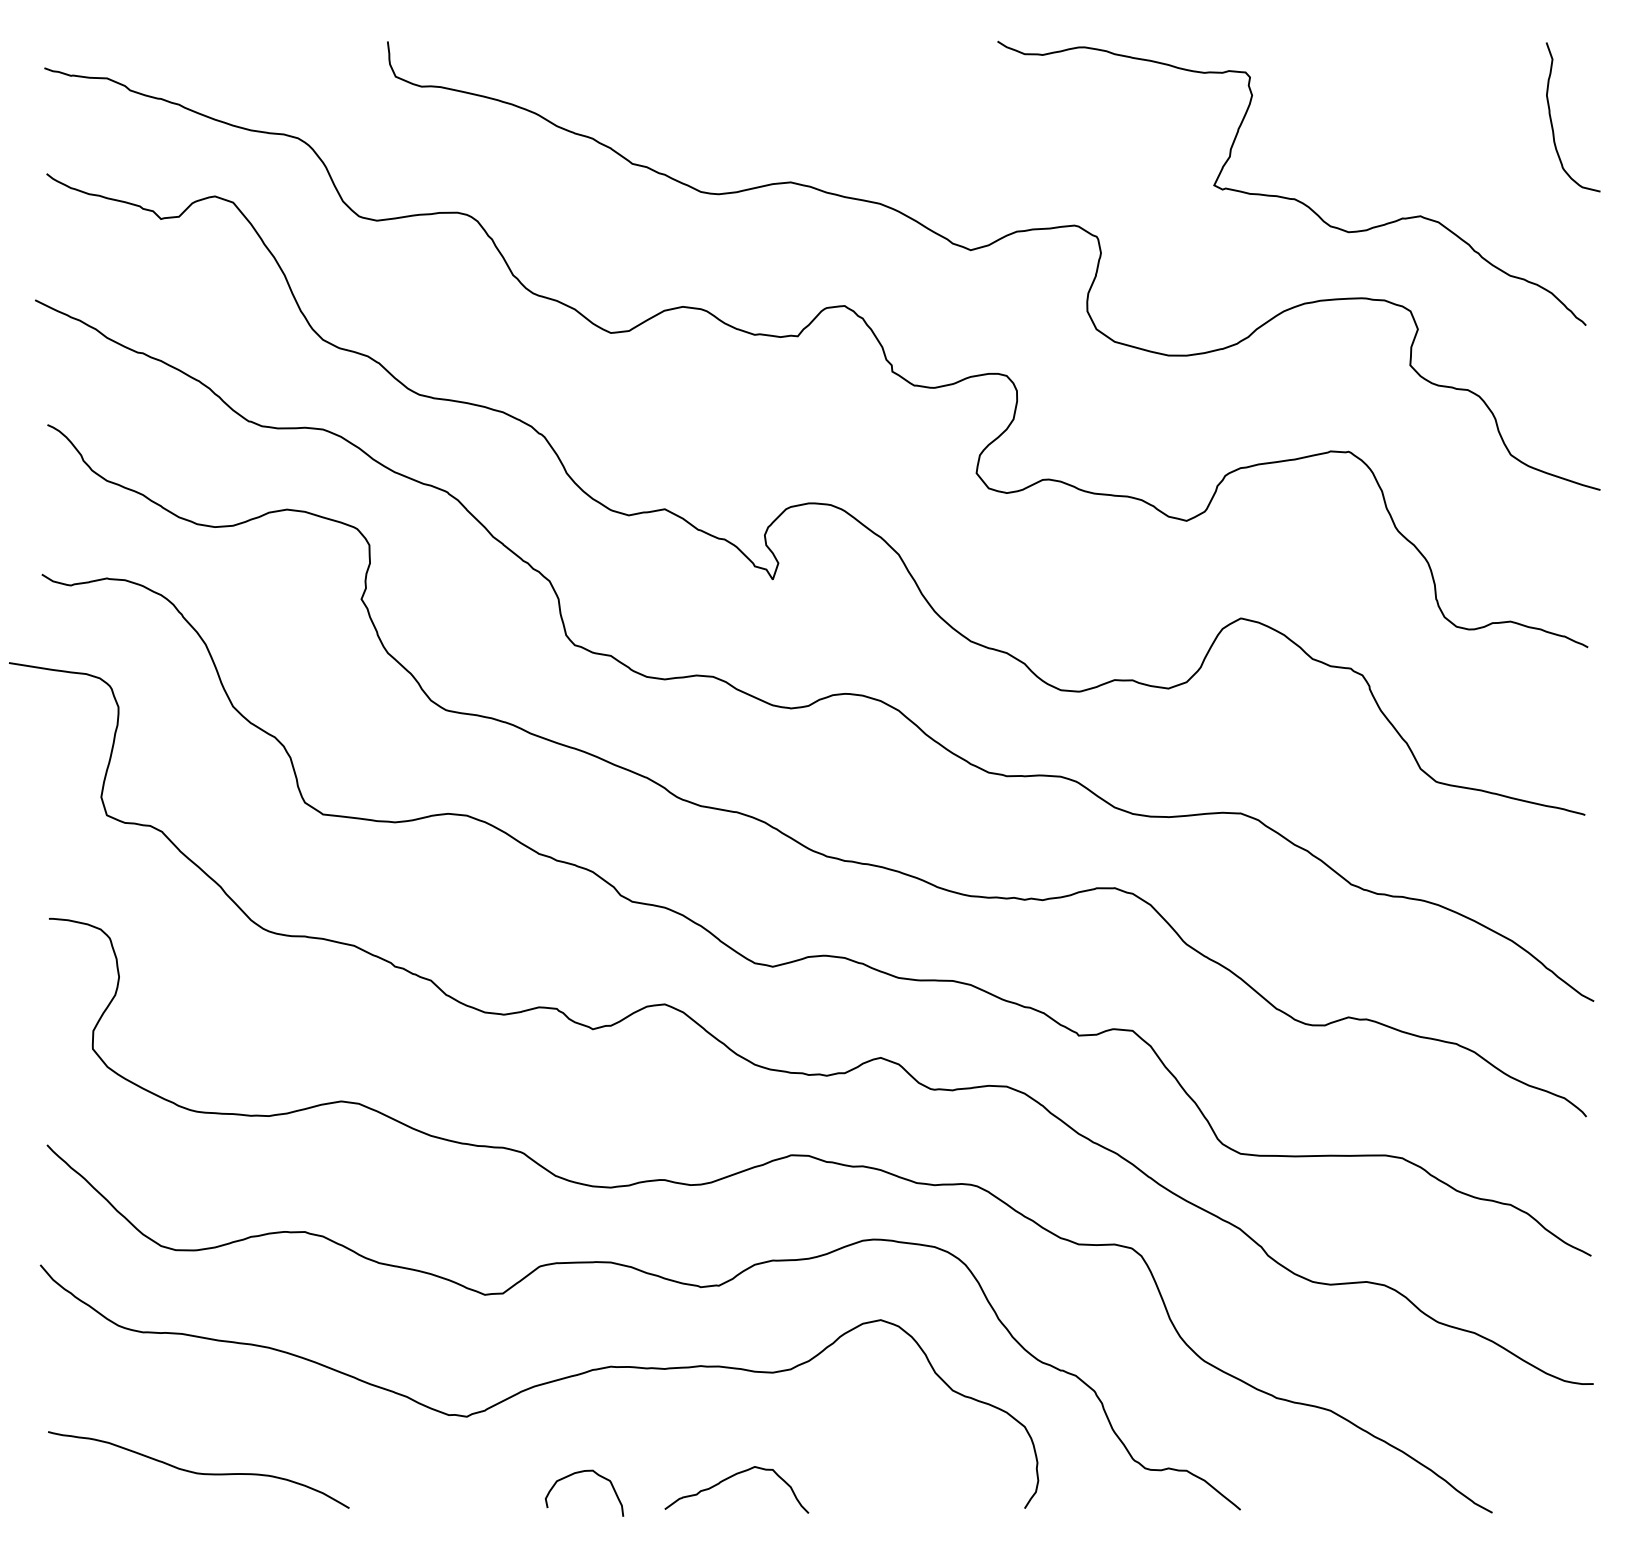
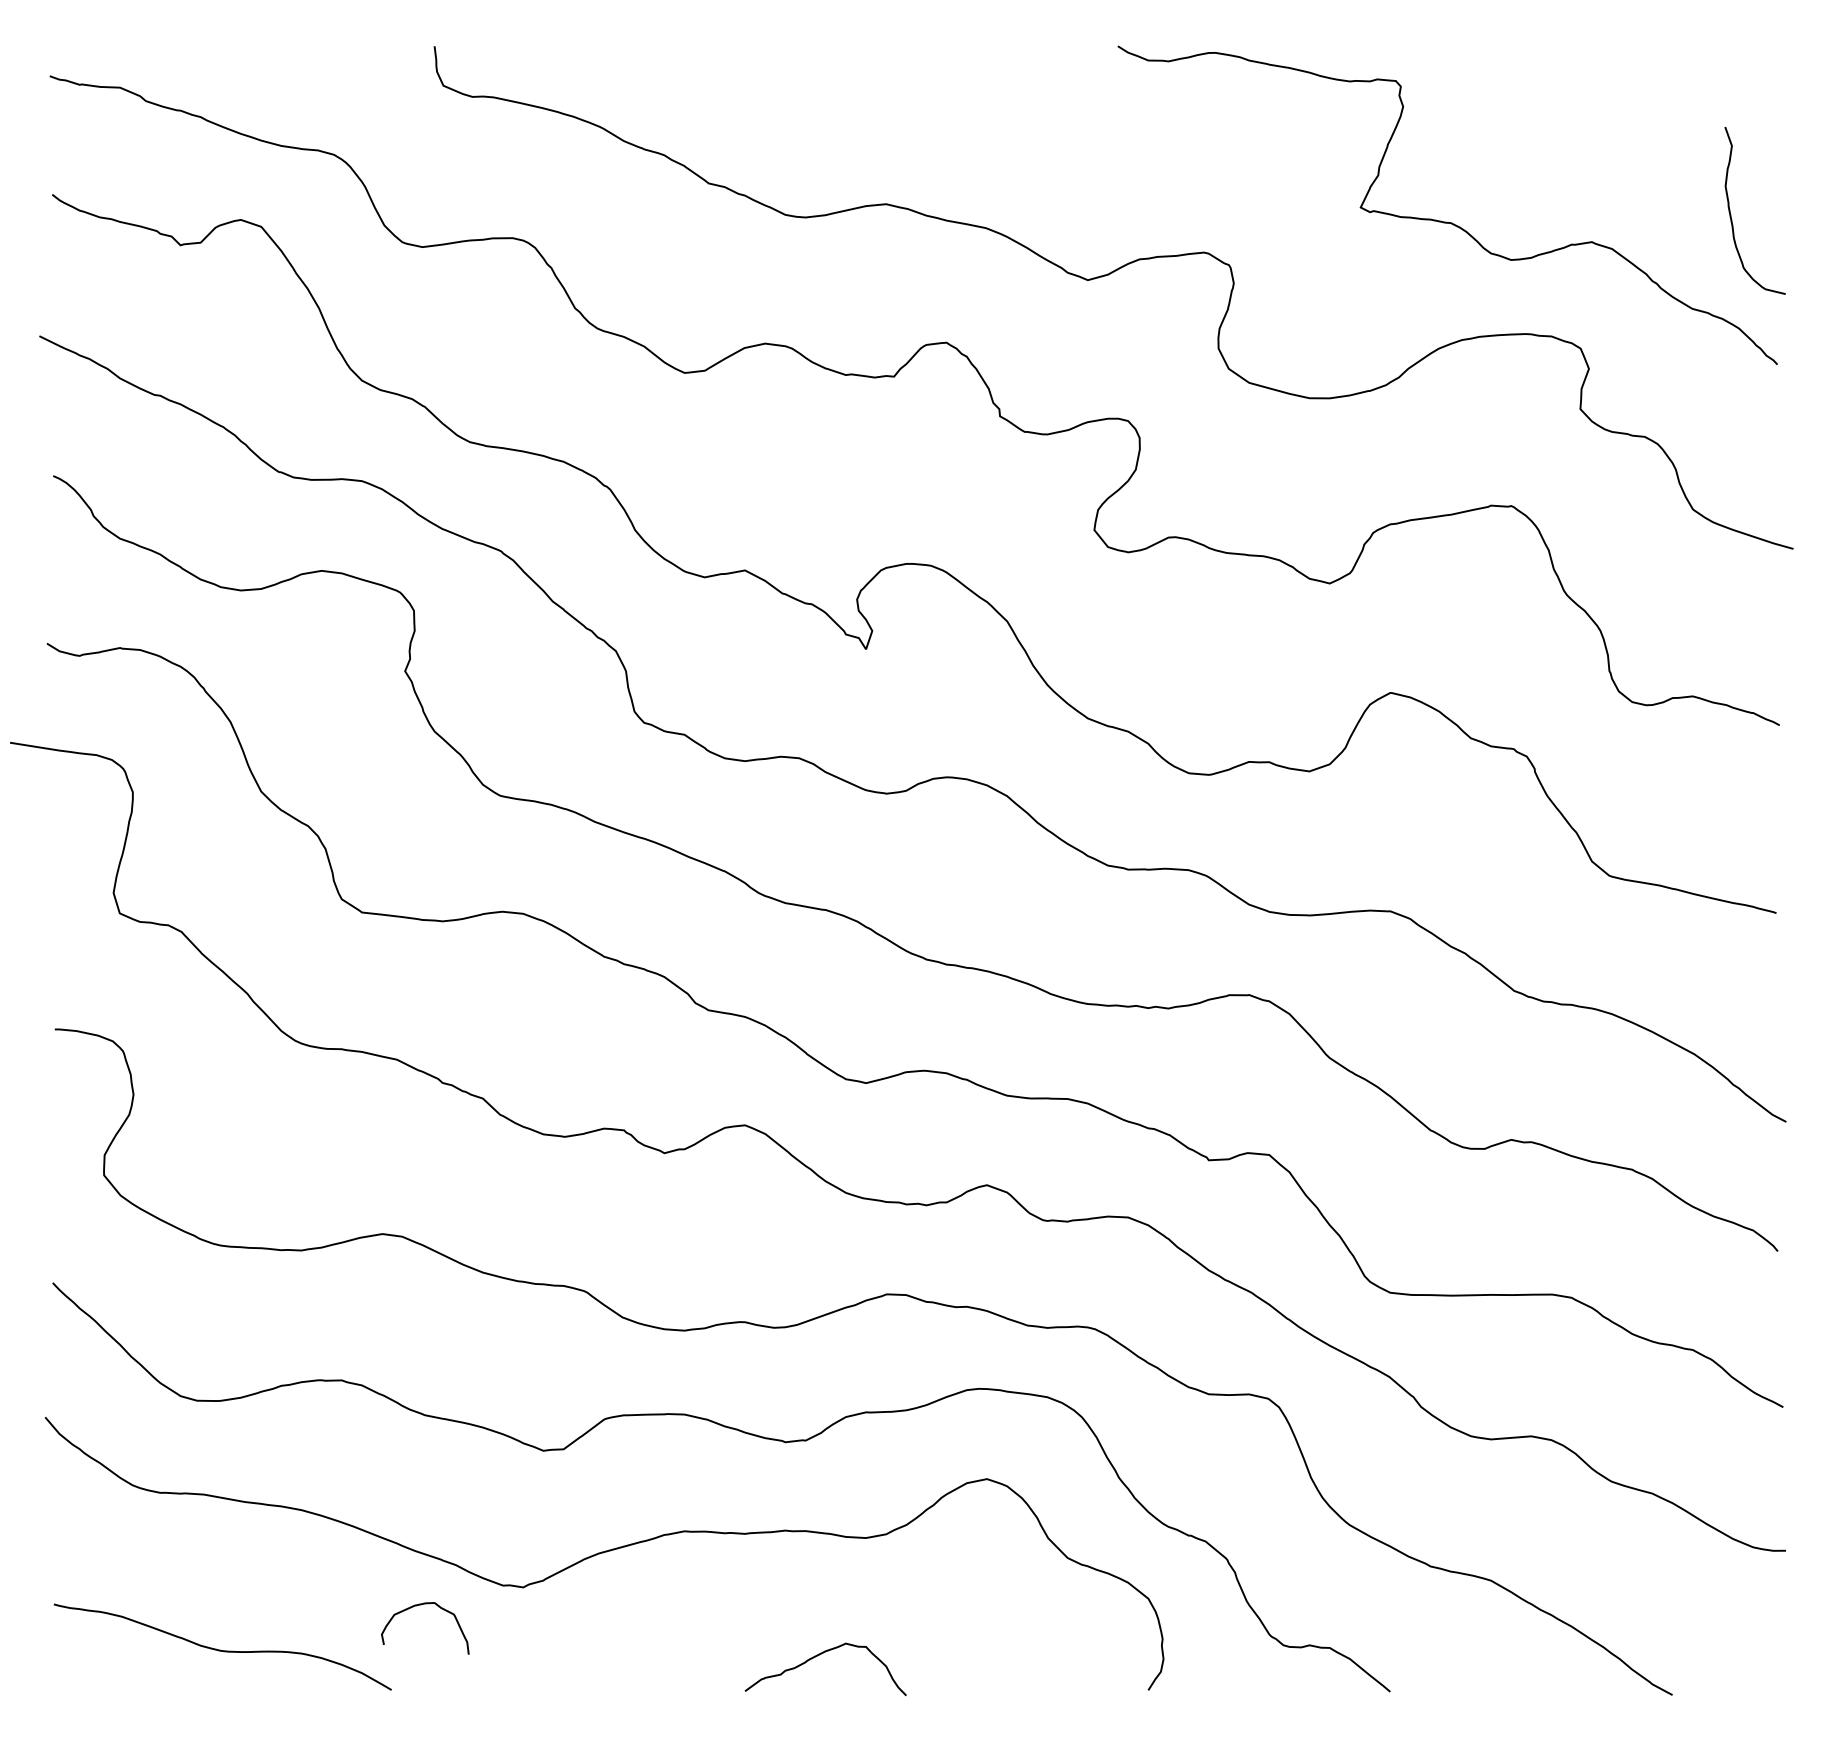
curve: (1552, 121) -> (1731, 215), moved
curve: (578, 1473) -> (418, 1606), moved

